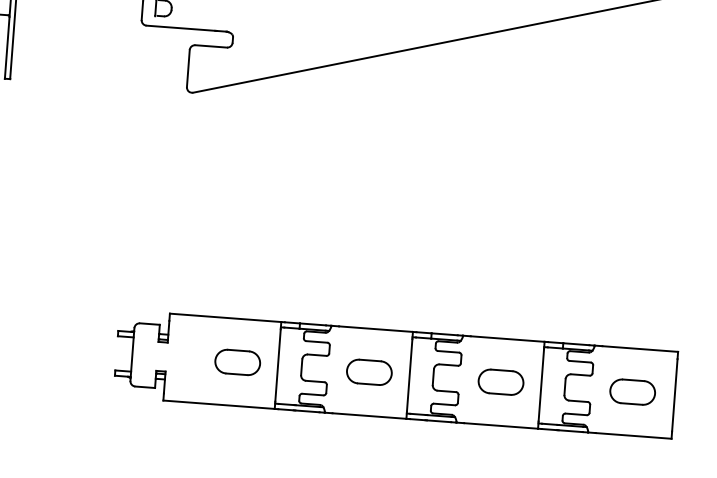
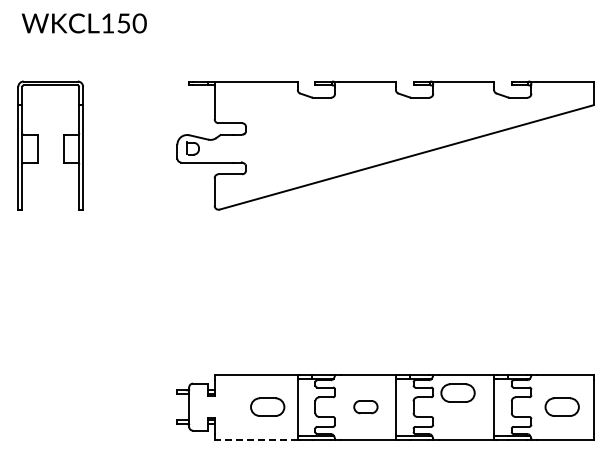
part: (368, 371) -> (365, 406), size x0.7
part: (500, 381) -> (457, 392), moved
line: (219, 404) -> (256, 439), solid -> dashed

